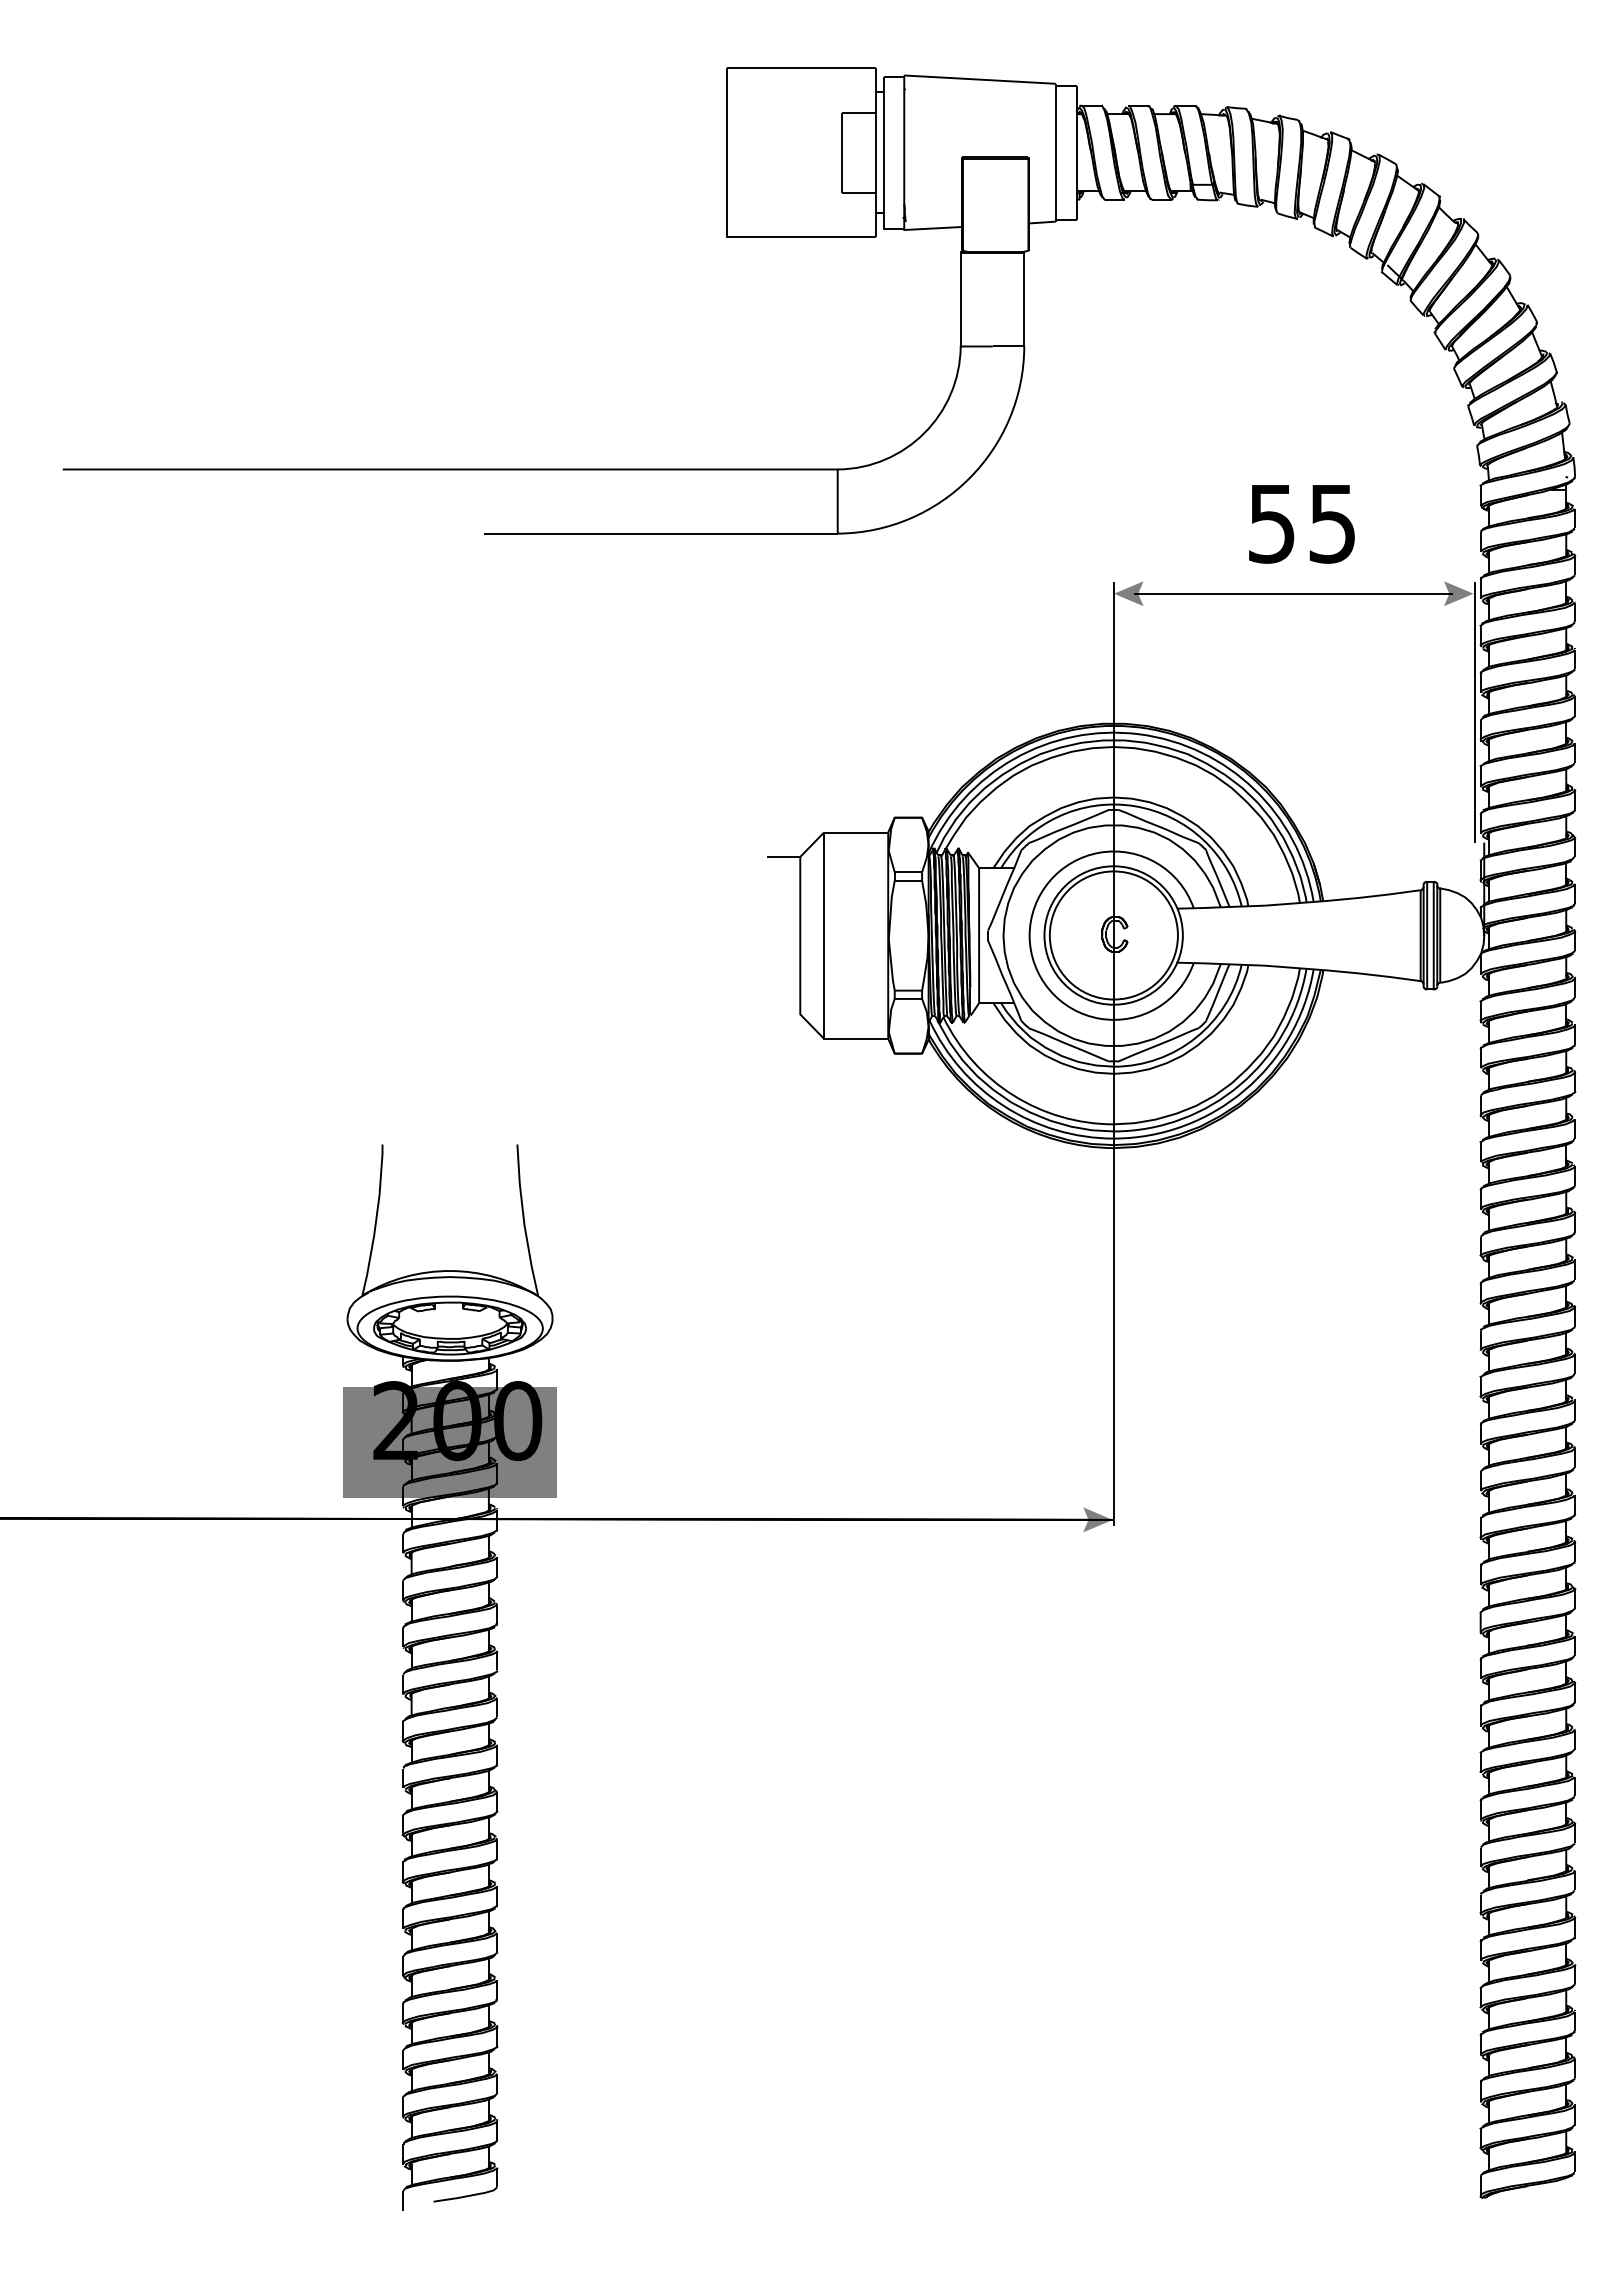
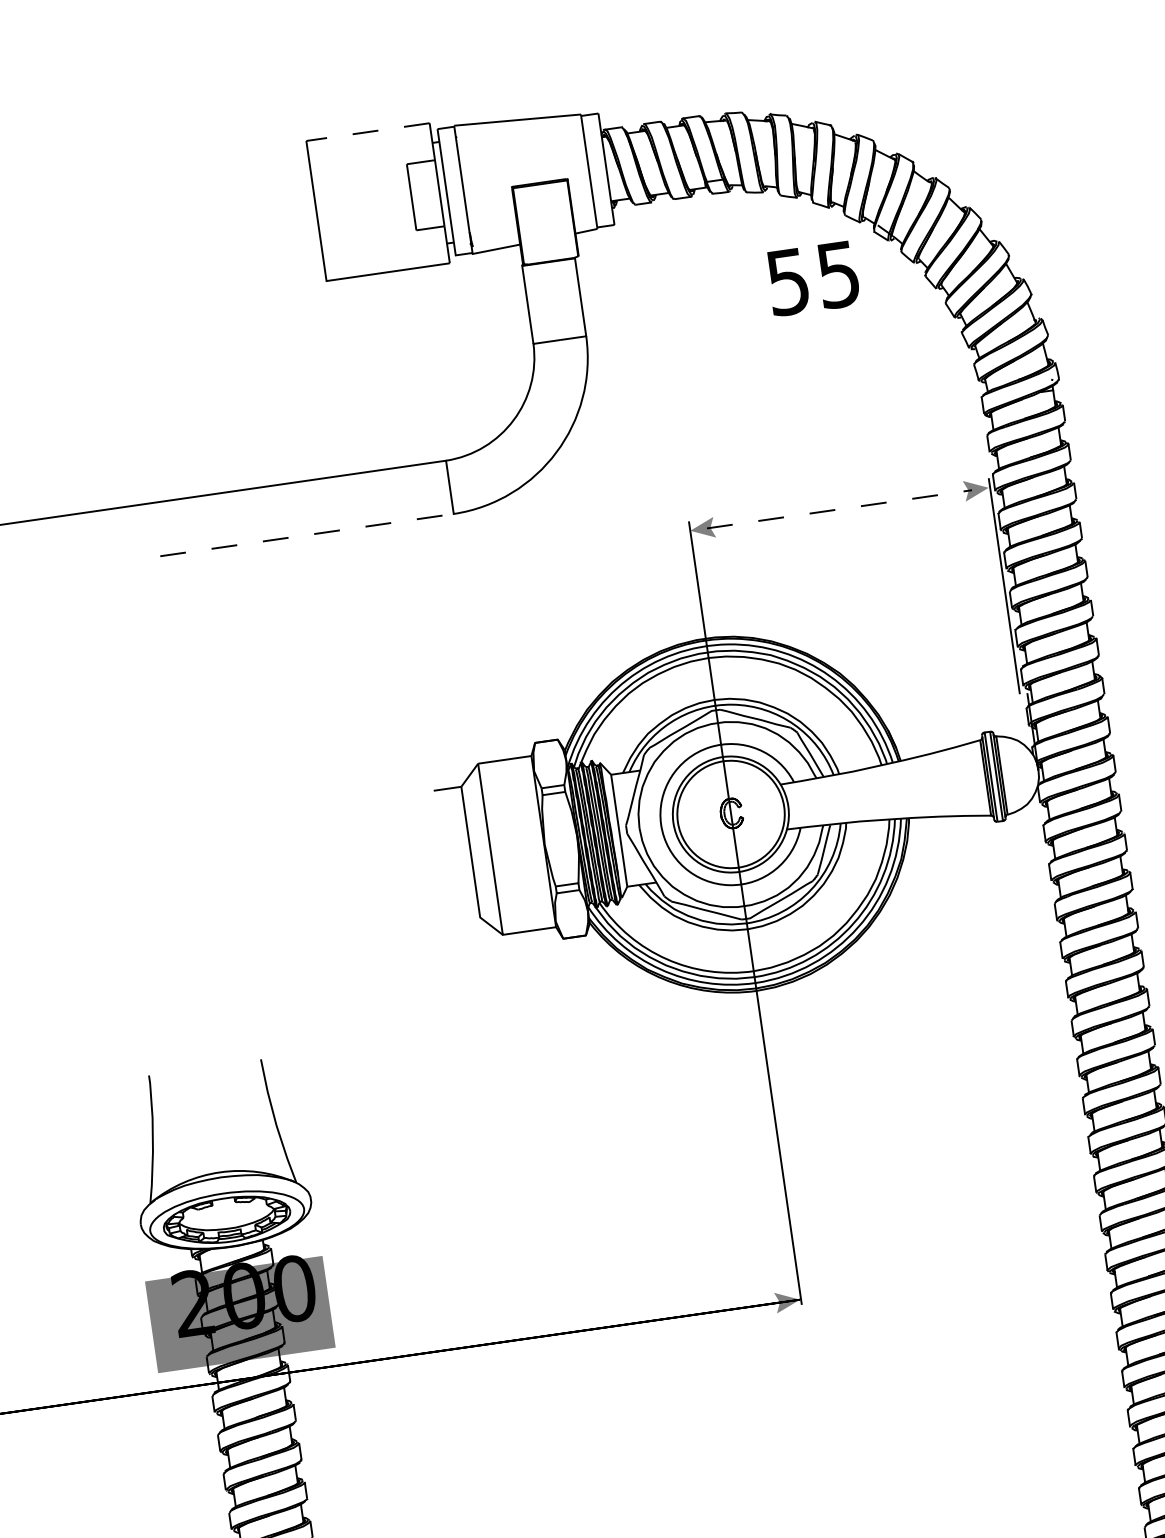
line: (800, 68) -> (367, 132), solid -> dashed
text: (1301, 524) -> (812, 279), moved
line: (660, 533) -> (306, 535), solid -> dashed
line: (1293, 593) -> (839, 509), solid -> dashed

